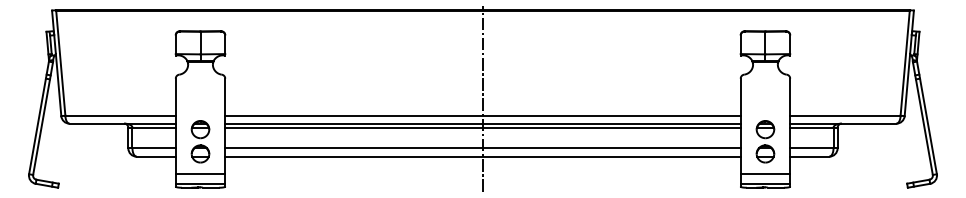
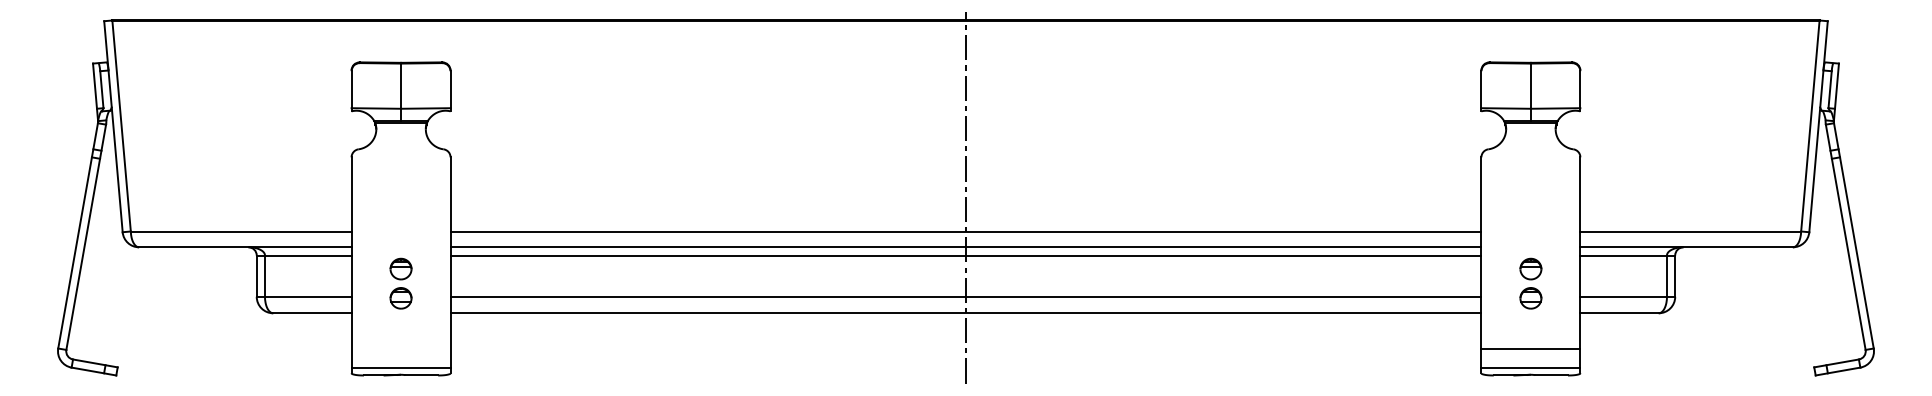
part: (200, 141) -> (401, 282), size x0.6
part: (765, 141) -> (1530, 282), size x0.6
line: (200, 174) -> (401, 348), removed

